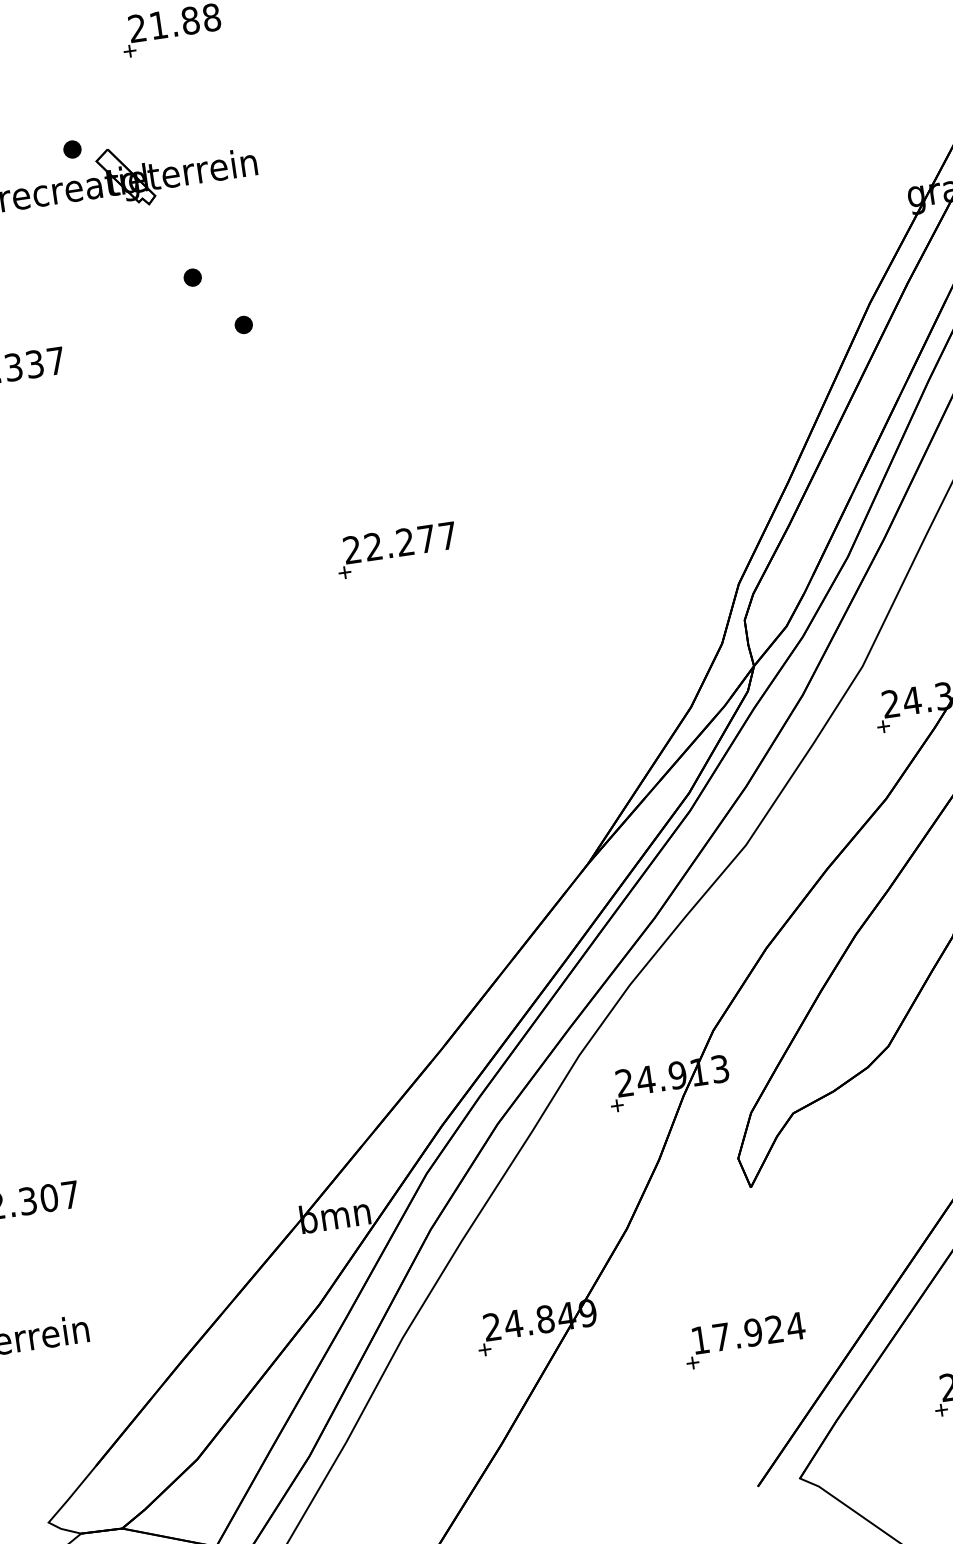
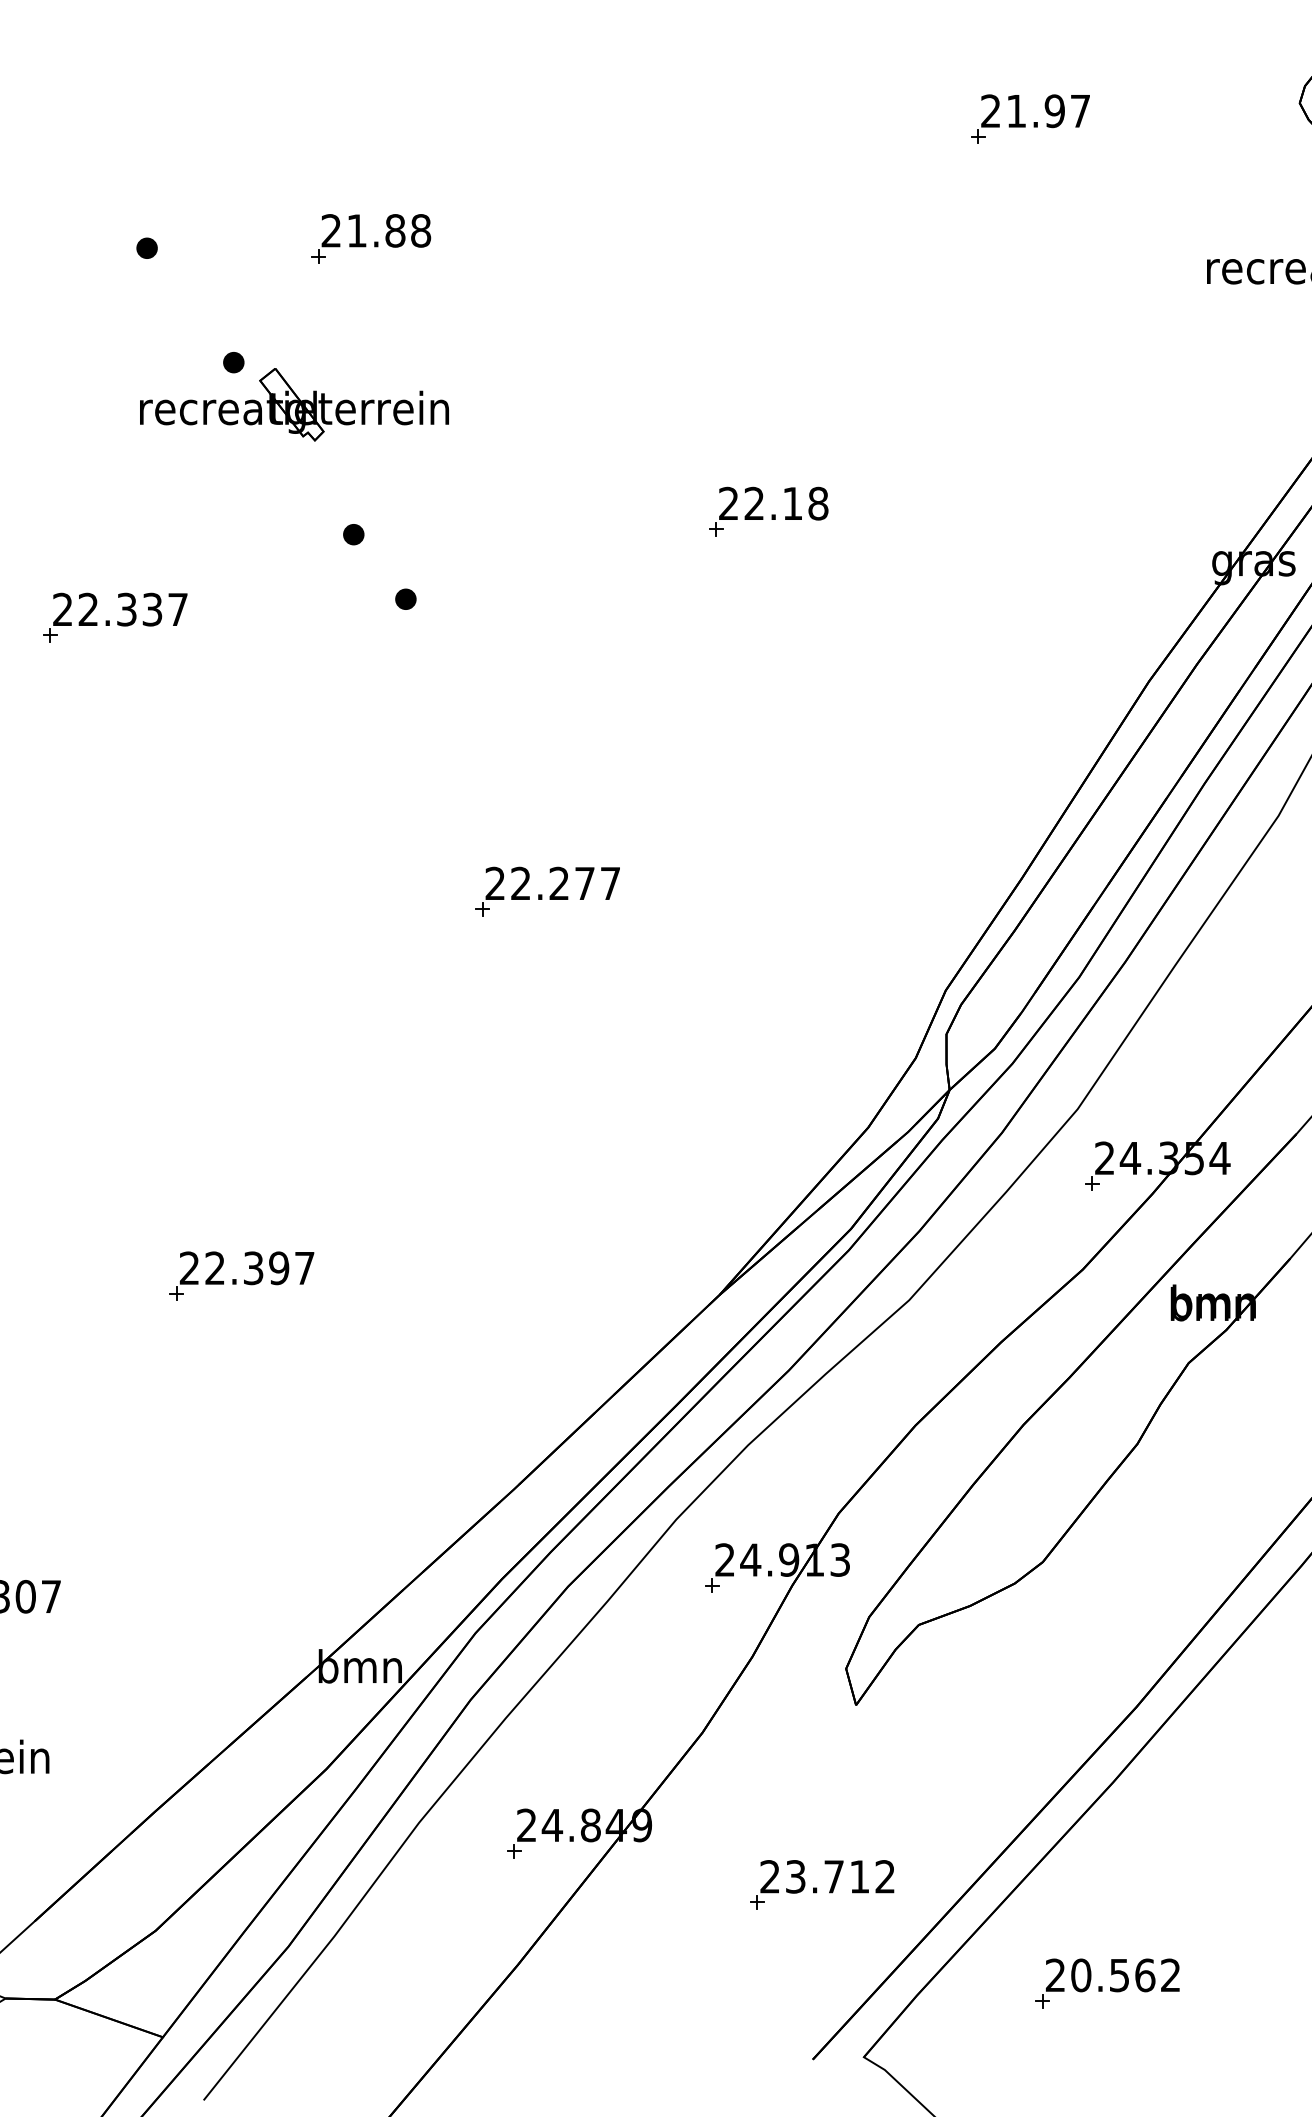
part: (533, 208) -> (768, 511), added
part: (189, 905) -> (241, 1275), added
text: (747, 1333) -> (827, 1876), 17.924 -> 23.712

